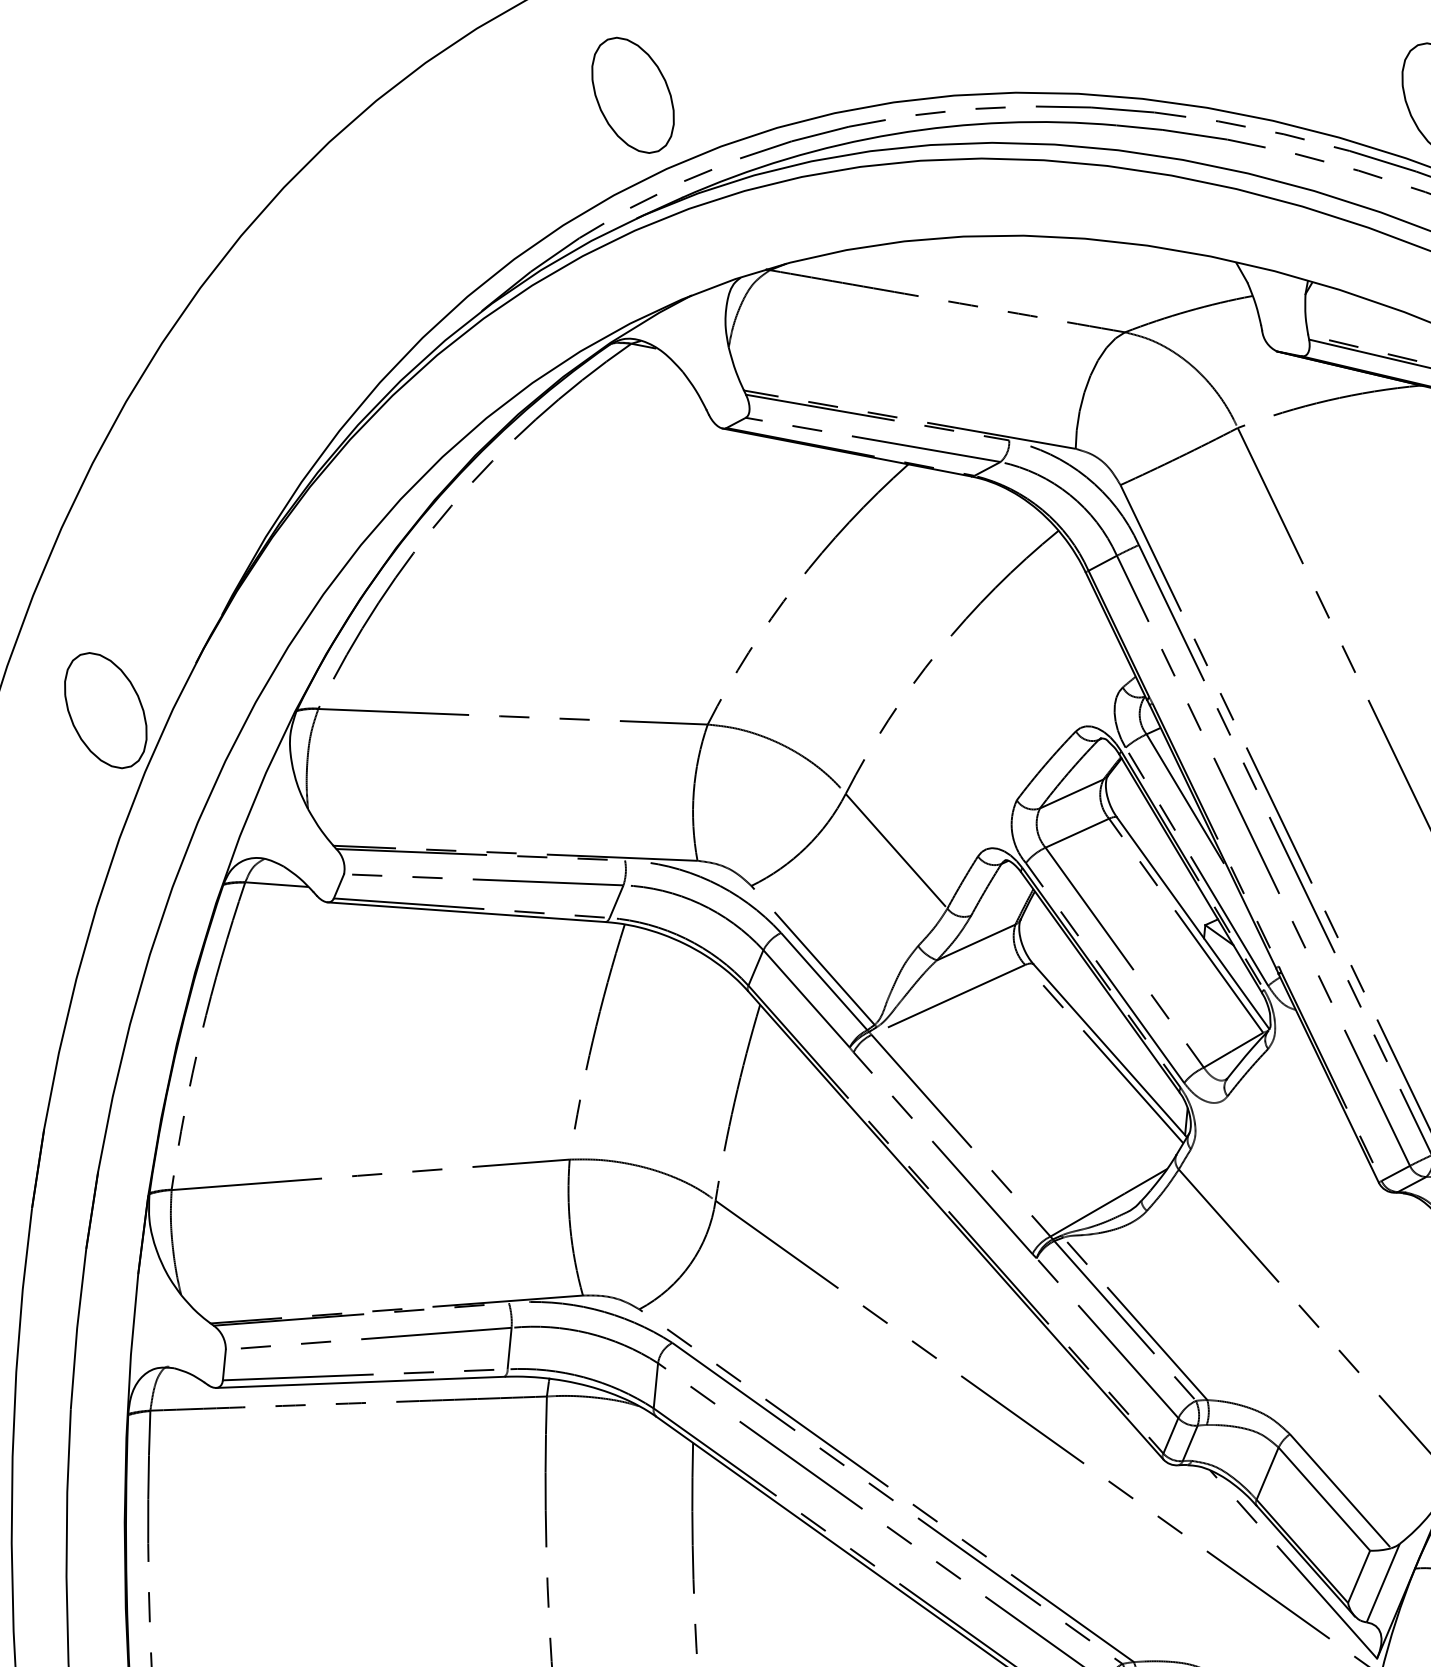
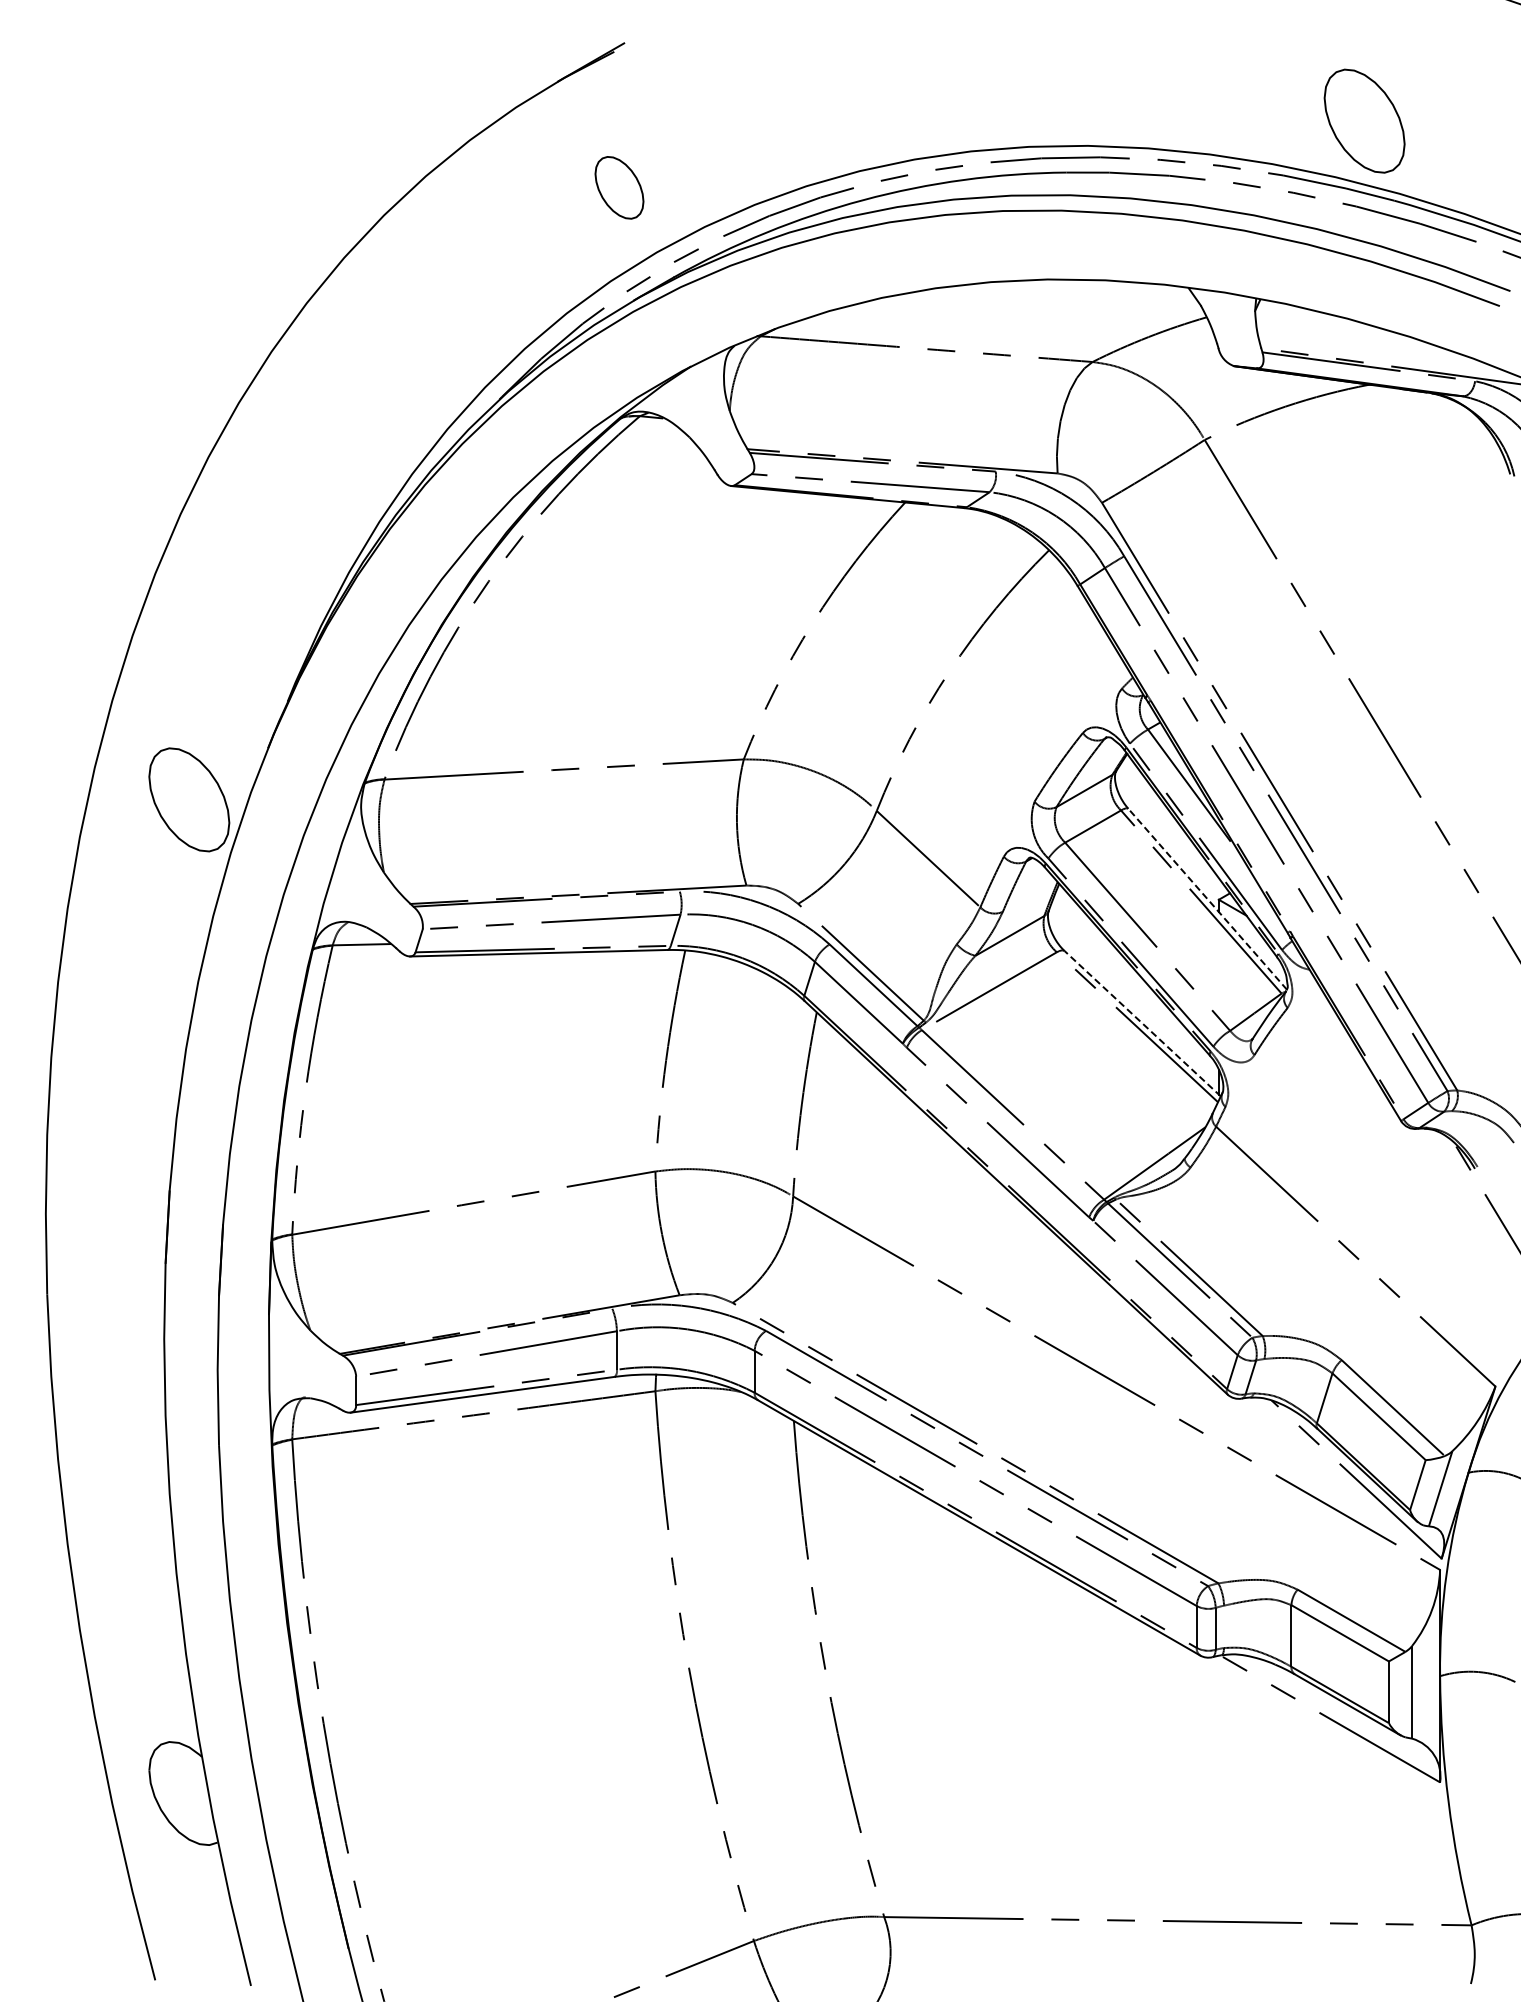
part: (633, 95) -> (619, 187), size x0.6
line: (1193, 922) -> (1207, 898), solid -> dashed
line: (1110, 1050) -> (1142, 1023), solid -> dashed

